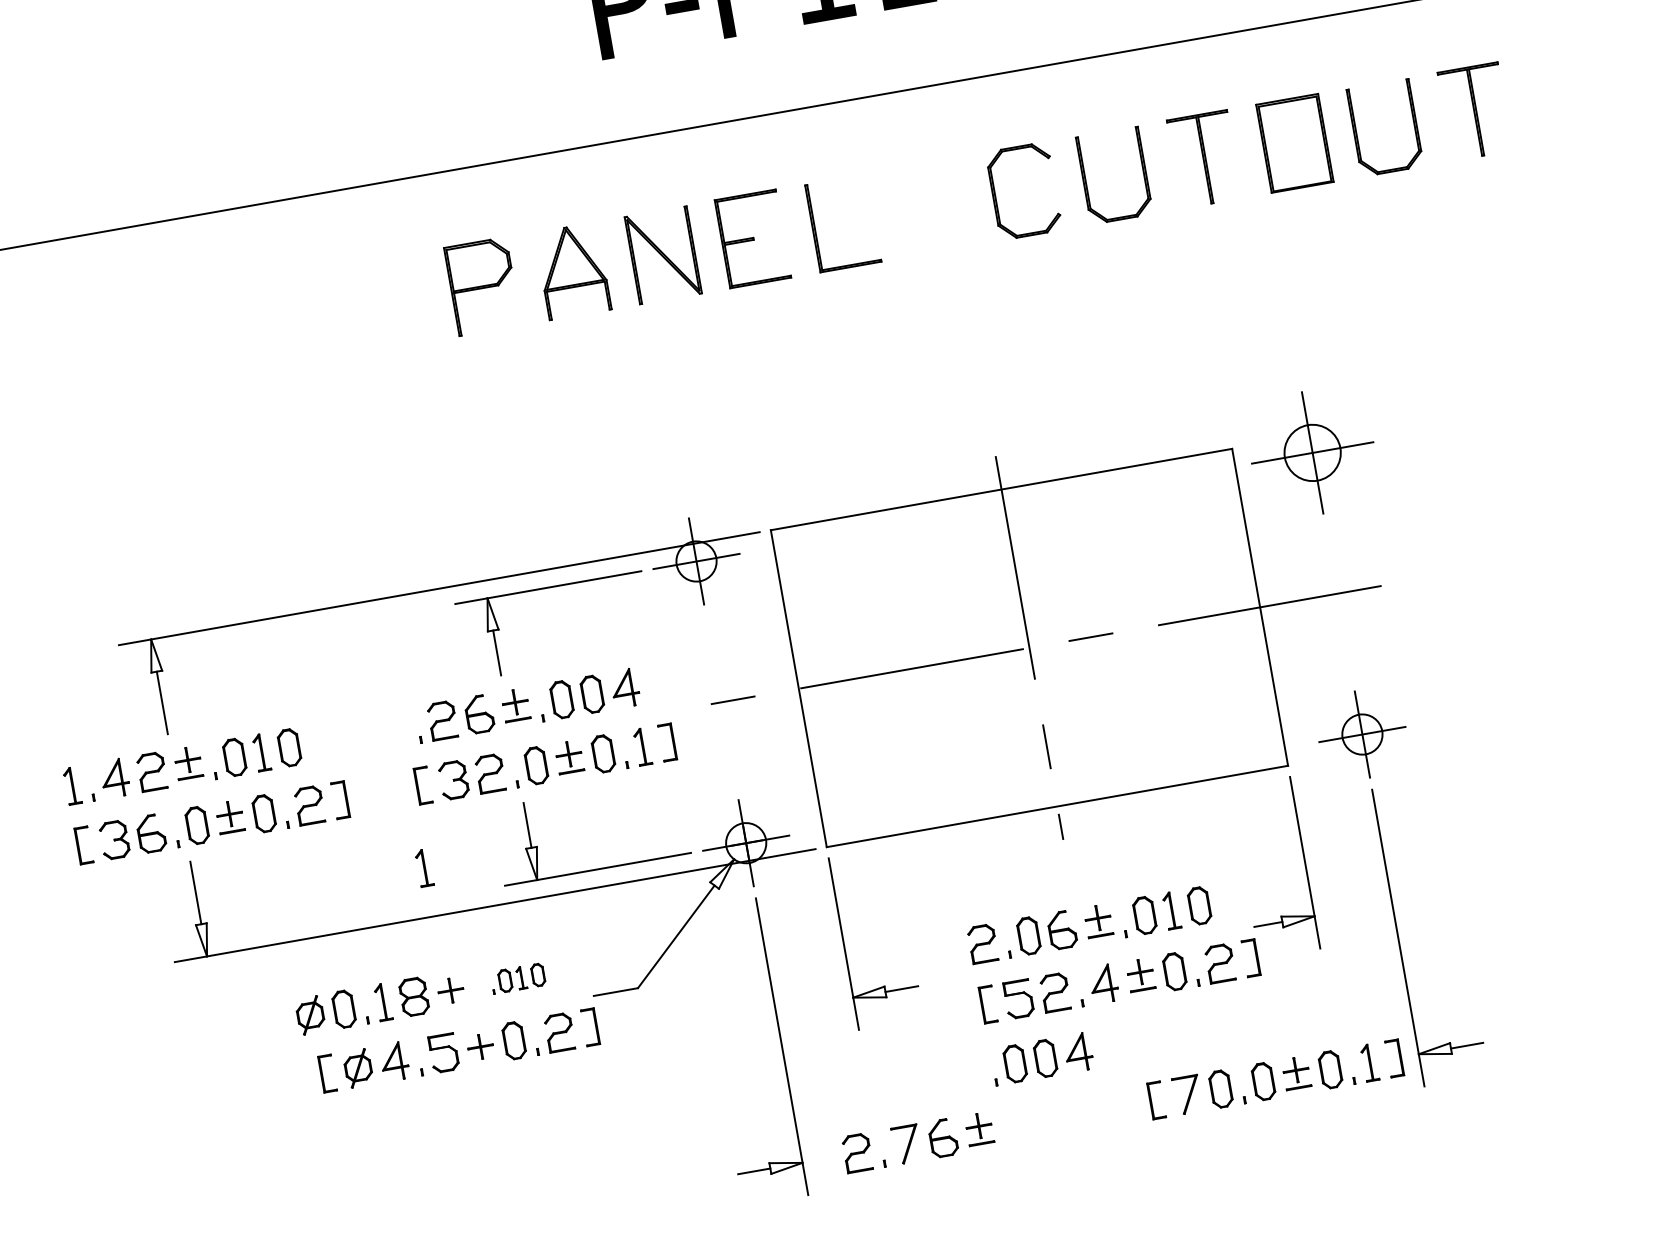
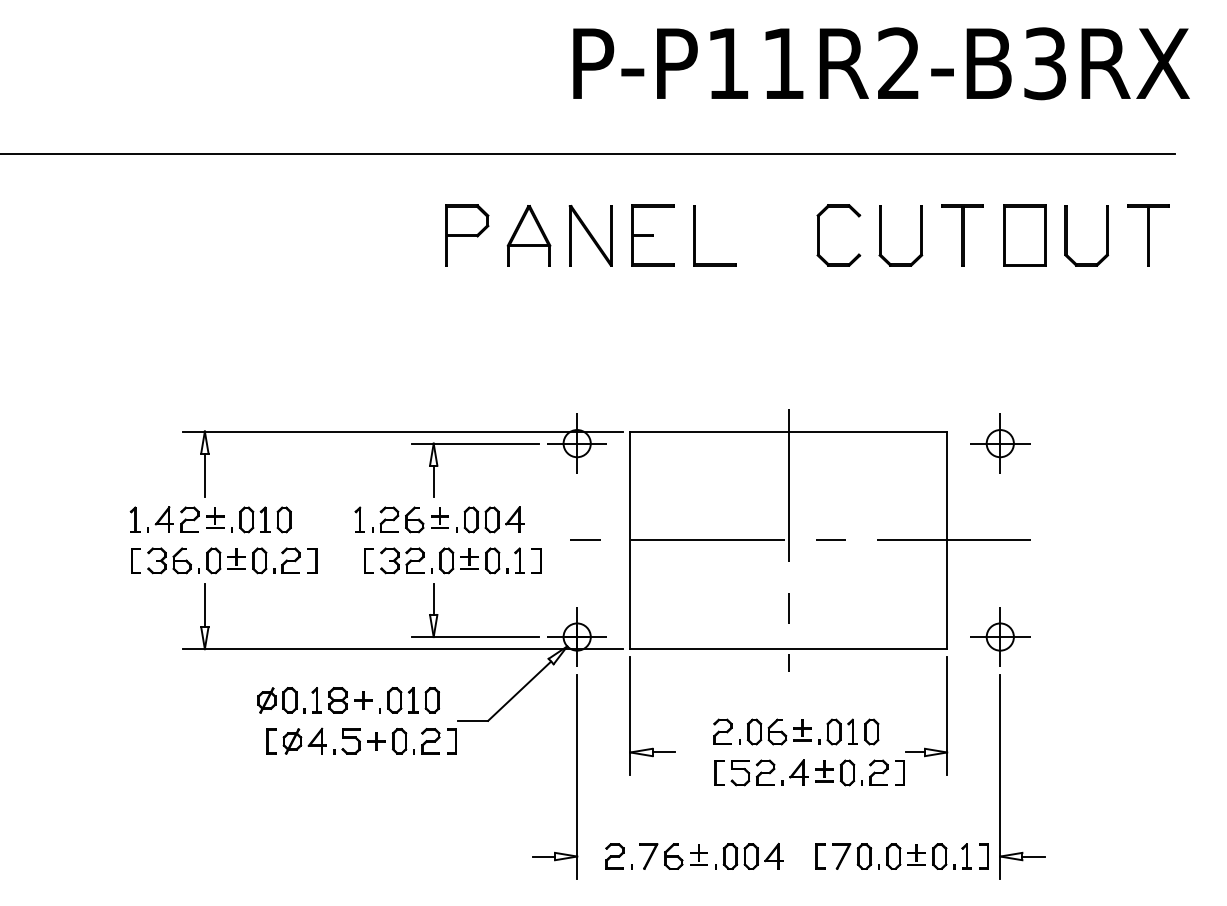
part: (1312, 452) -> (1000, 443), size x0.71
part: (423, 867) -> (359, 519), moved
part: (518, 978) -> (409, 700), size x1.67
part: (1042, 1057) -> (749, 855), moved

